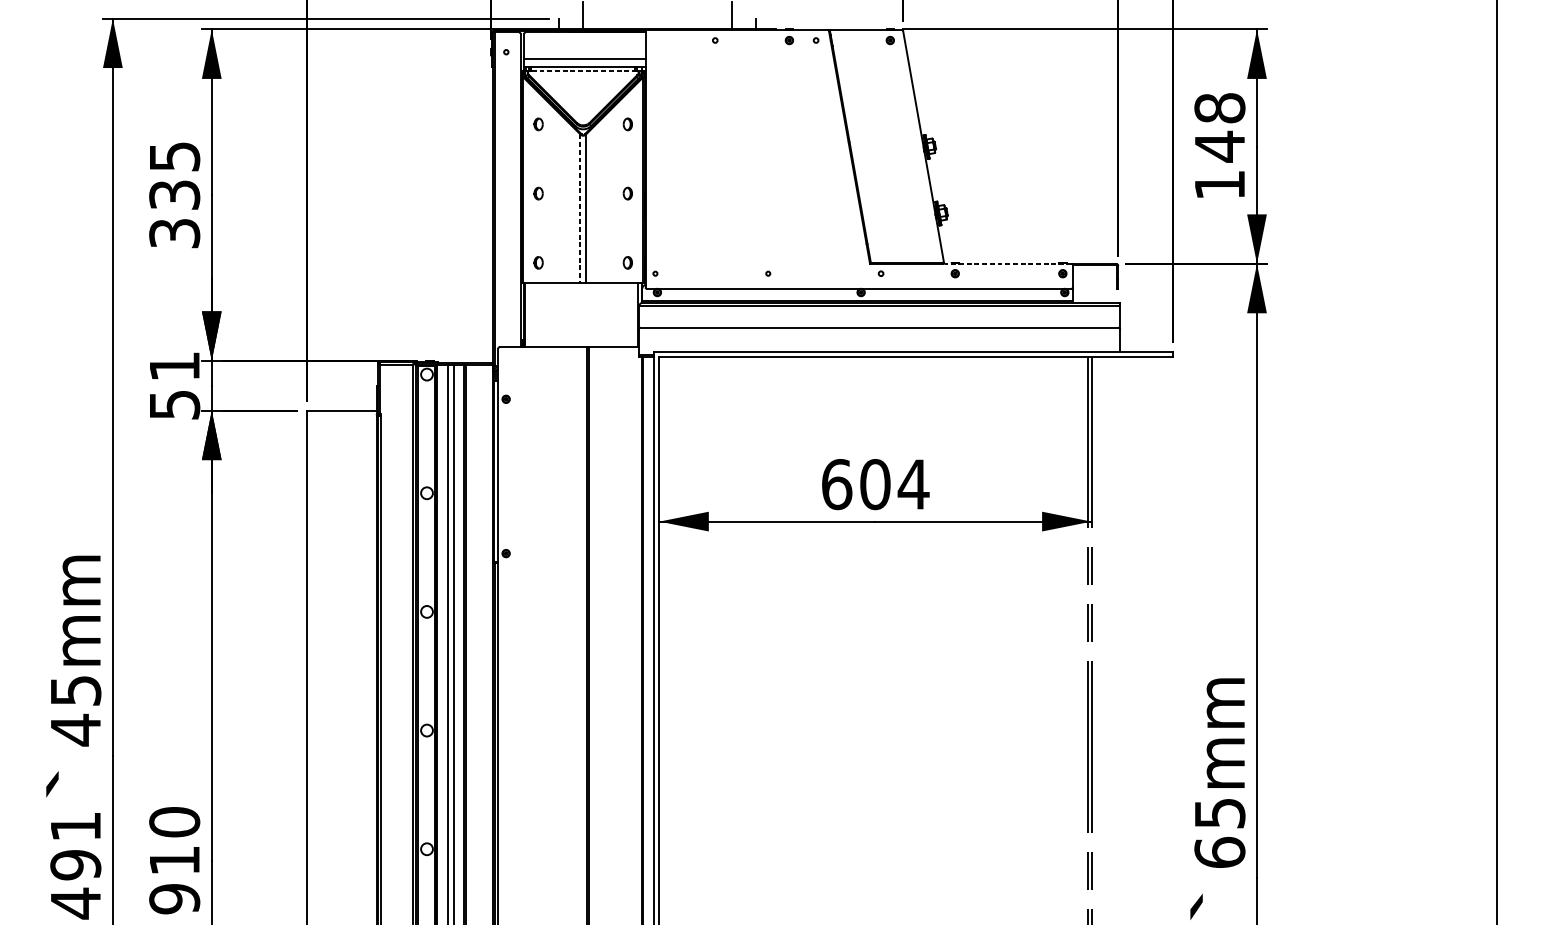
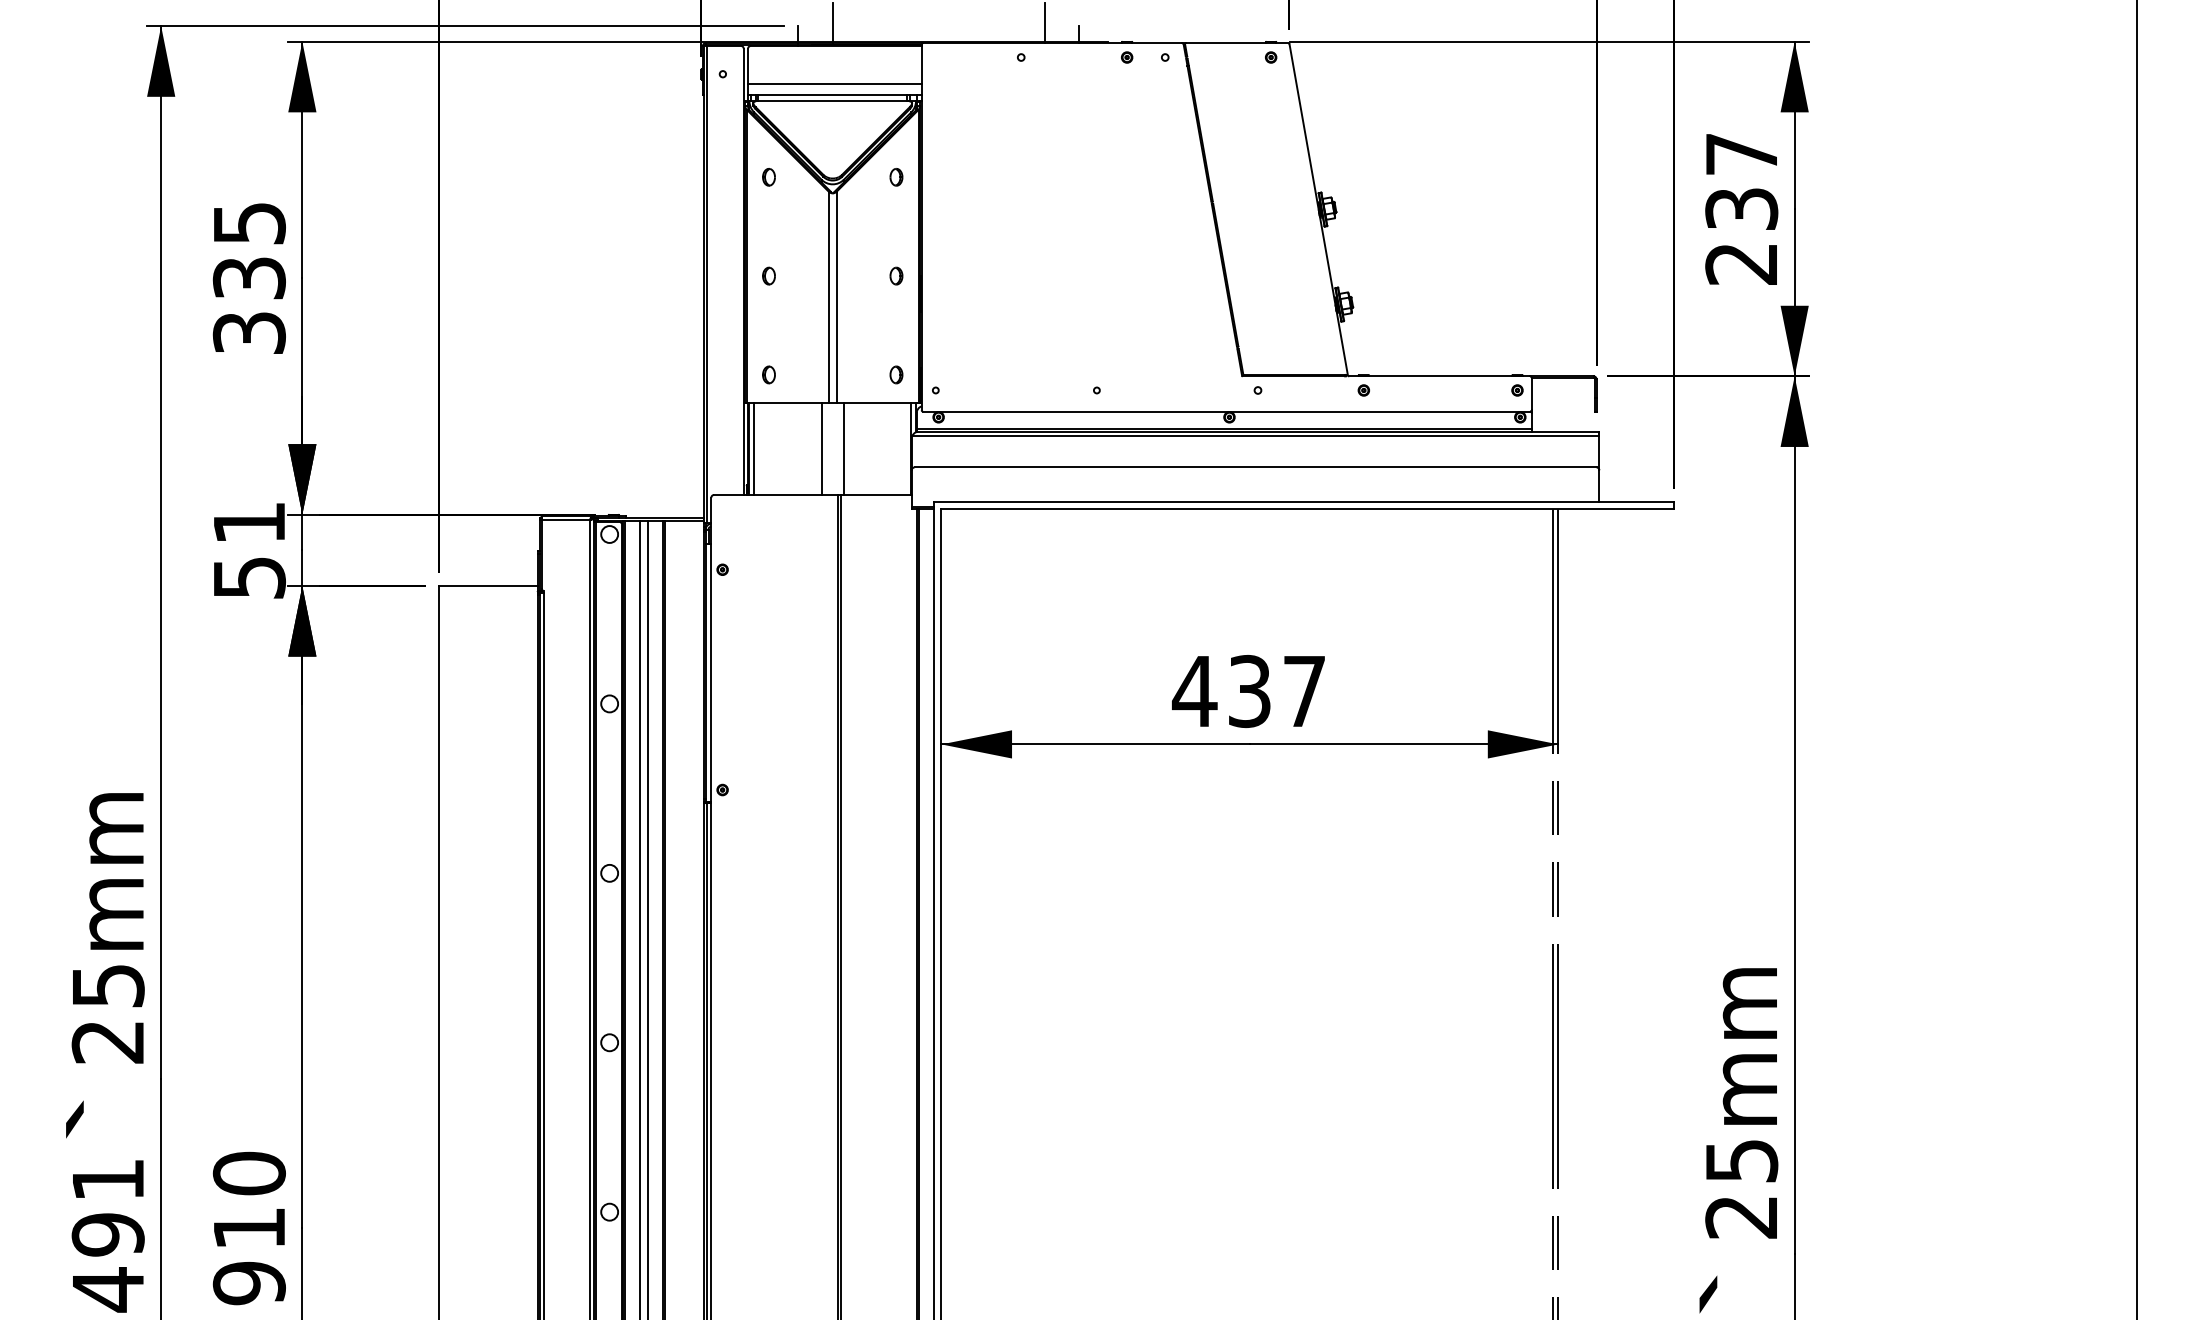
line: (583, 71) -> (832, 101), dashed -> solid
text: (1219, 146) -> (1741, 208), 148 -> 237
line: (580, 208) -> (828, 297), dashed -> solid
line: (1008, 263) -> (1439, 376), dashed -> solid
line: (528, 314) -> (754, 448), added
line: (575, 314) -> (821, 448), added
line: (590, 314) -> (843, 448), added
text: (875, 484) -> (1249, 691), 604 -> 437
text: (75, 729) -> (107, 1041), 45mm -> 25mm
text: (1219, 852) -> (1741, 1216), 65mm -> 25mm

